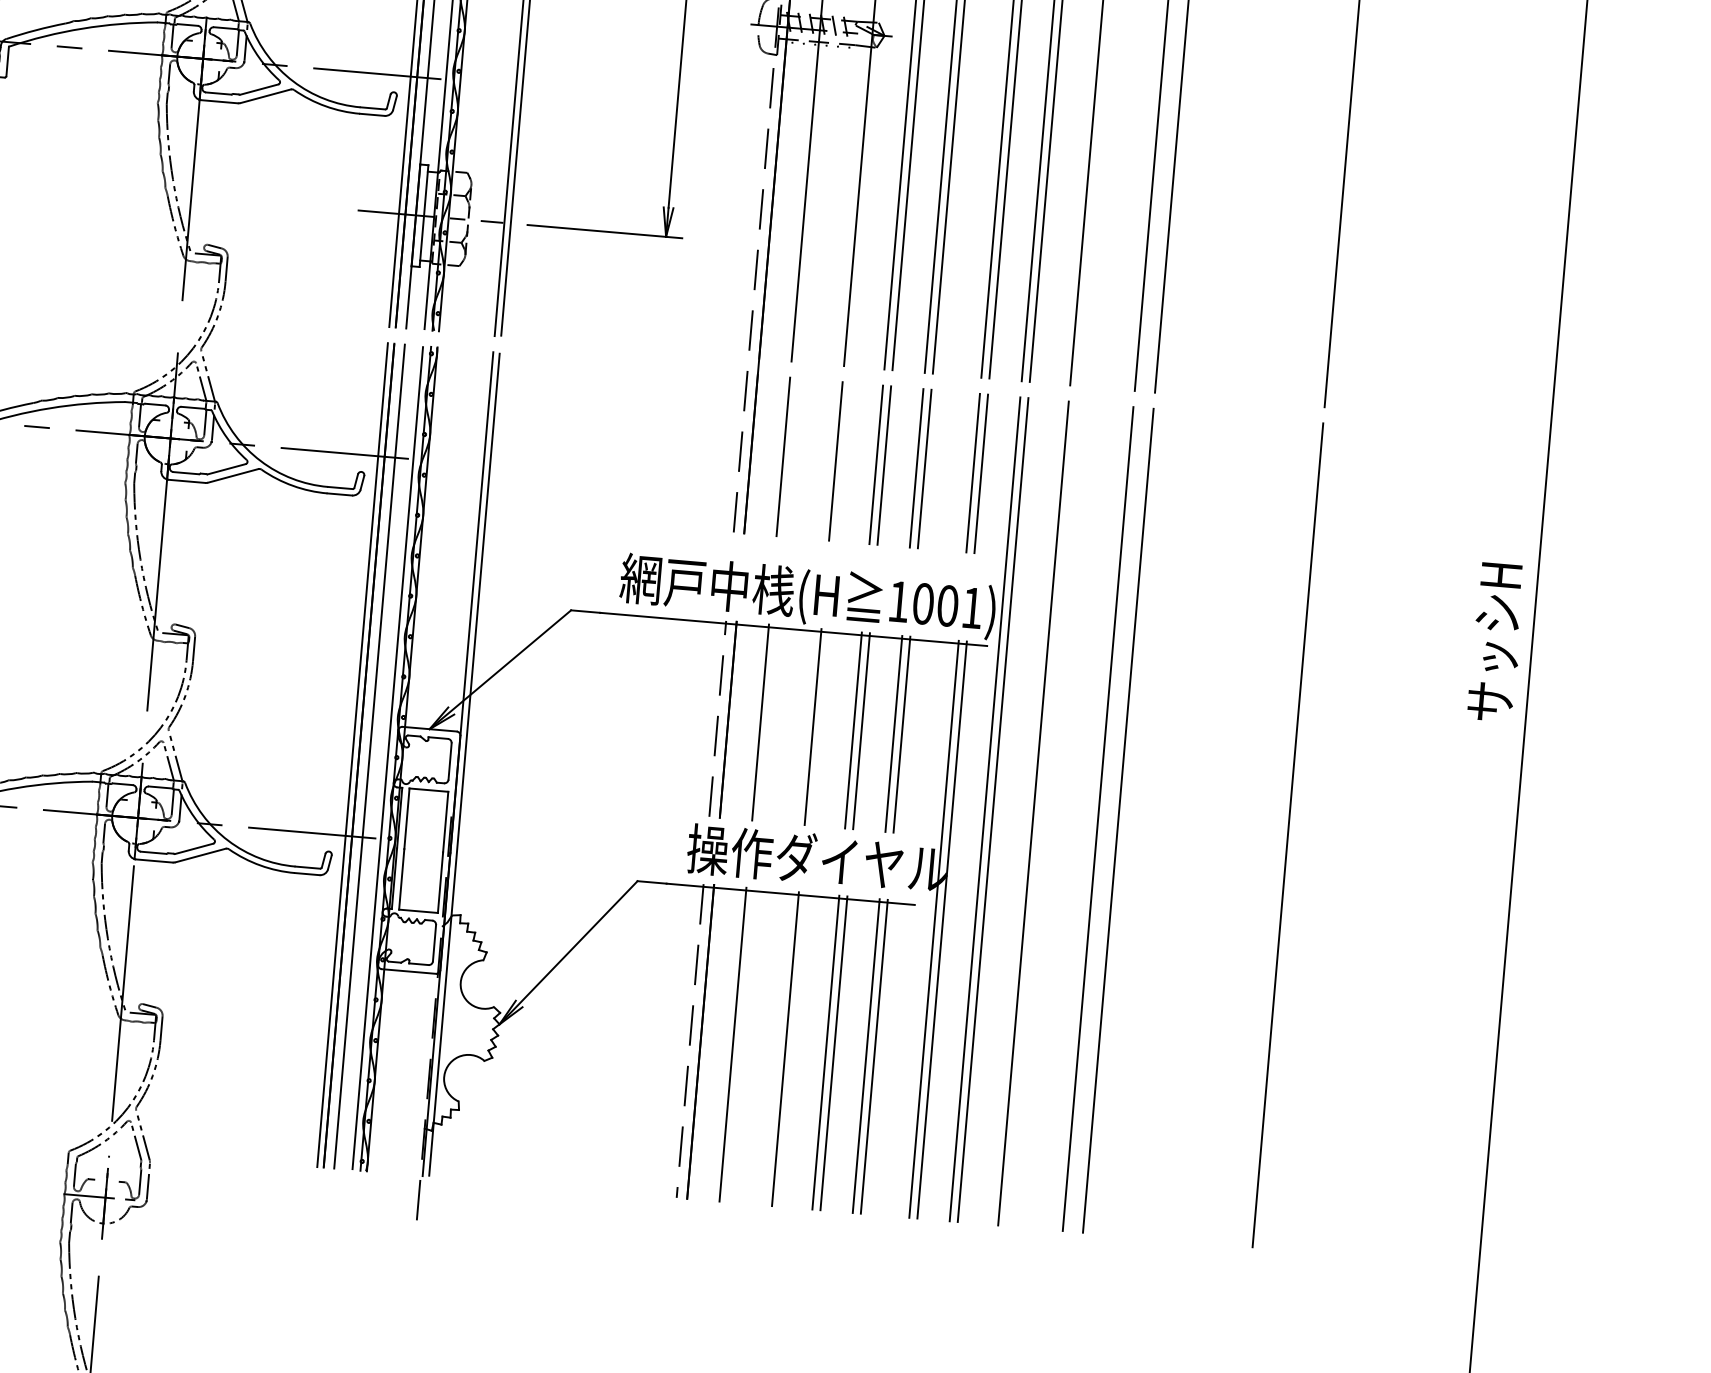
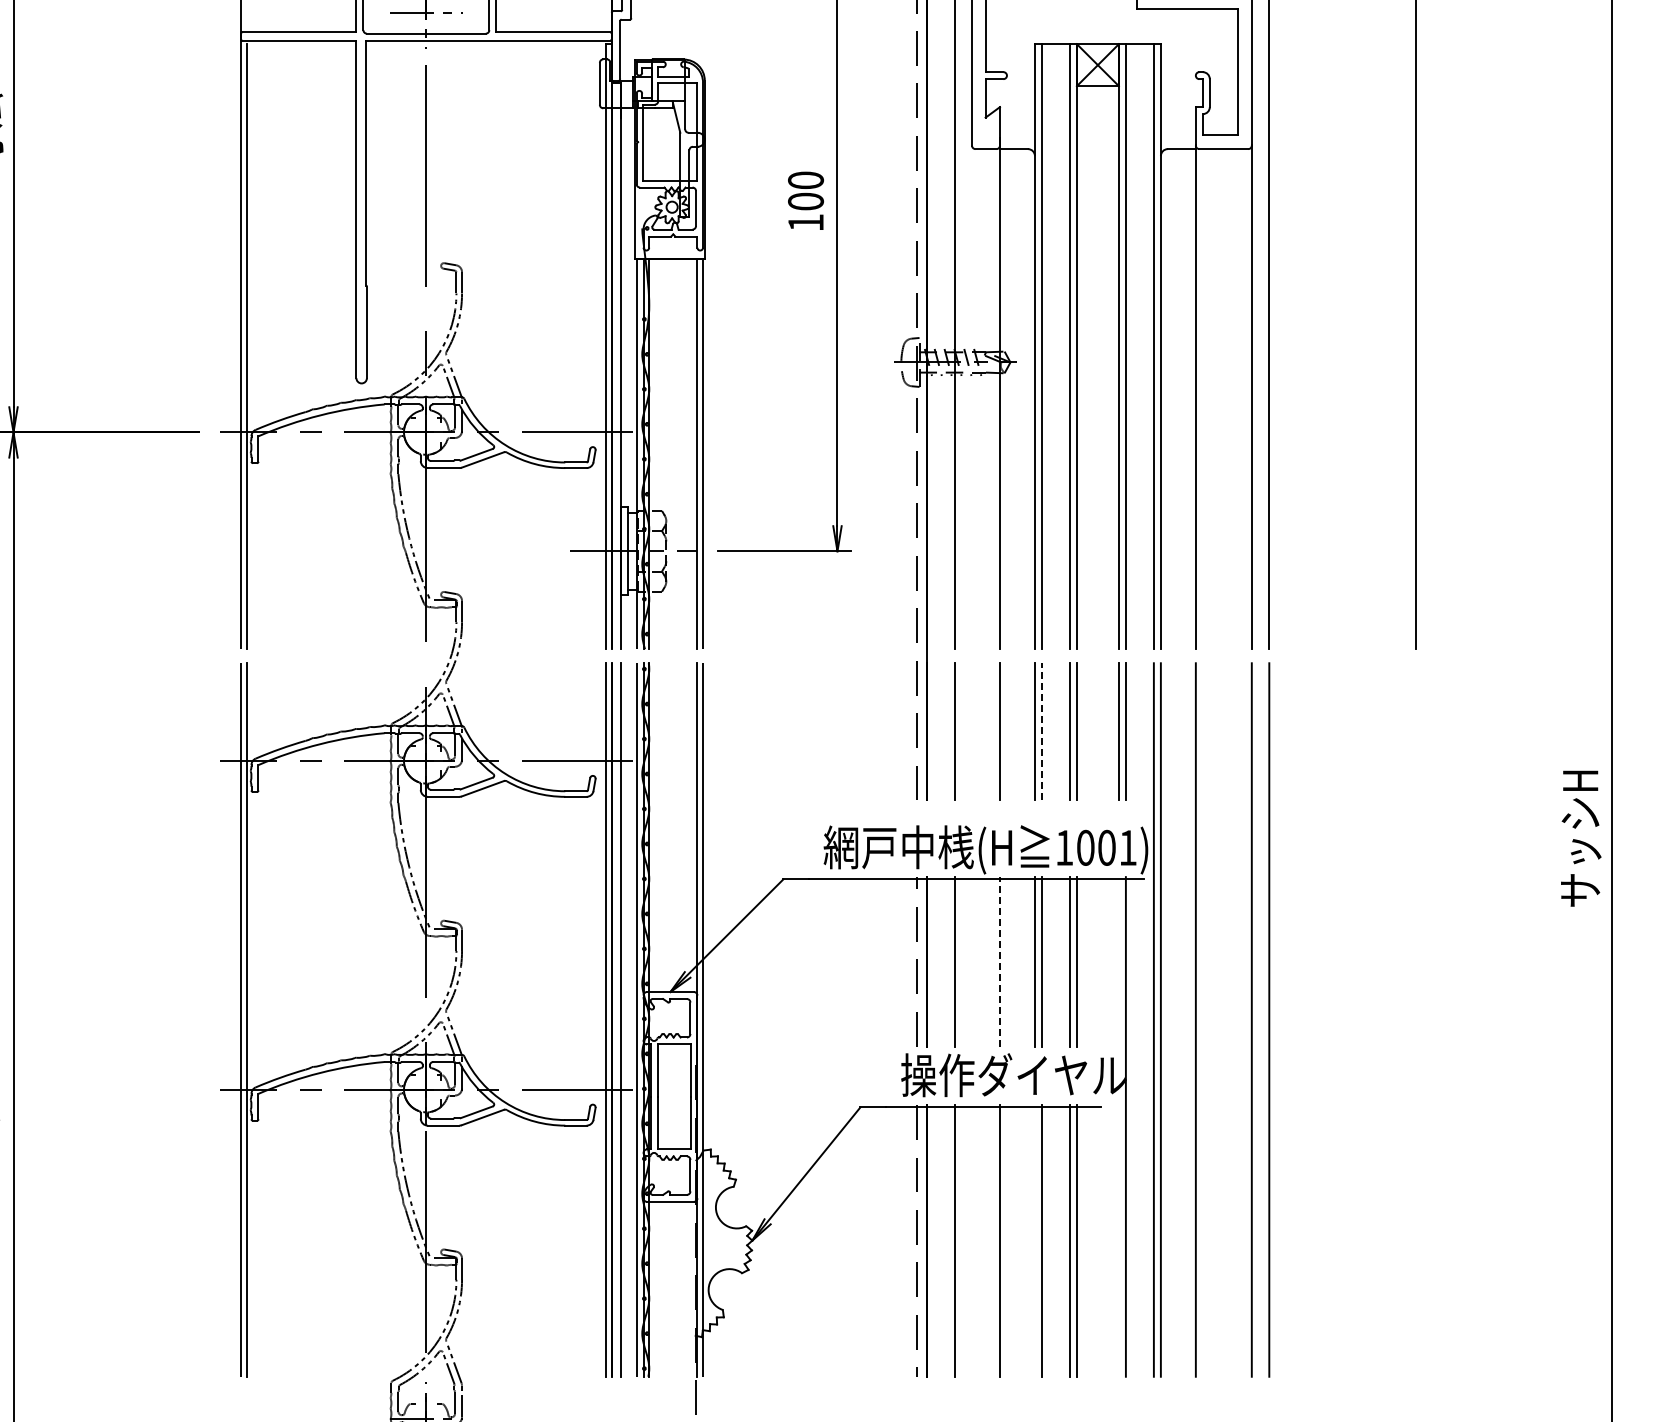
line: (883, 465) -> (1041, 731), solid -> dashed
line: (812, 726) -> (999, 961), solid -> dashed
line: (1288, 834) -> (1416, 1019), removed
line: (933, 928) -> (1118, 1126), removed
line: (825, 1052) -> (1034, 1240), removed

